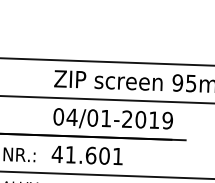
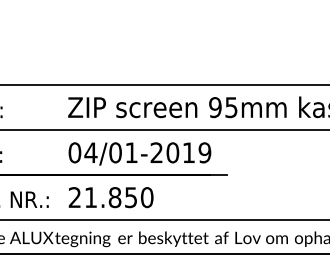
text: (87, 155) -> (110, 197), 41.601 -> 21.850

